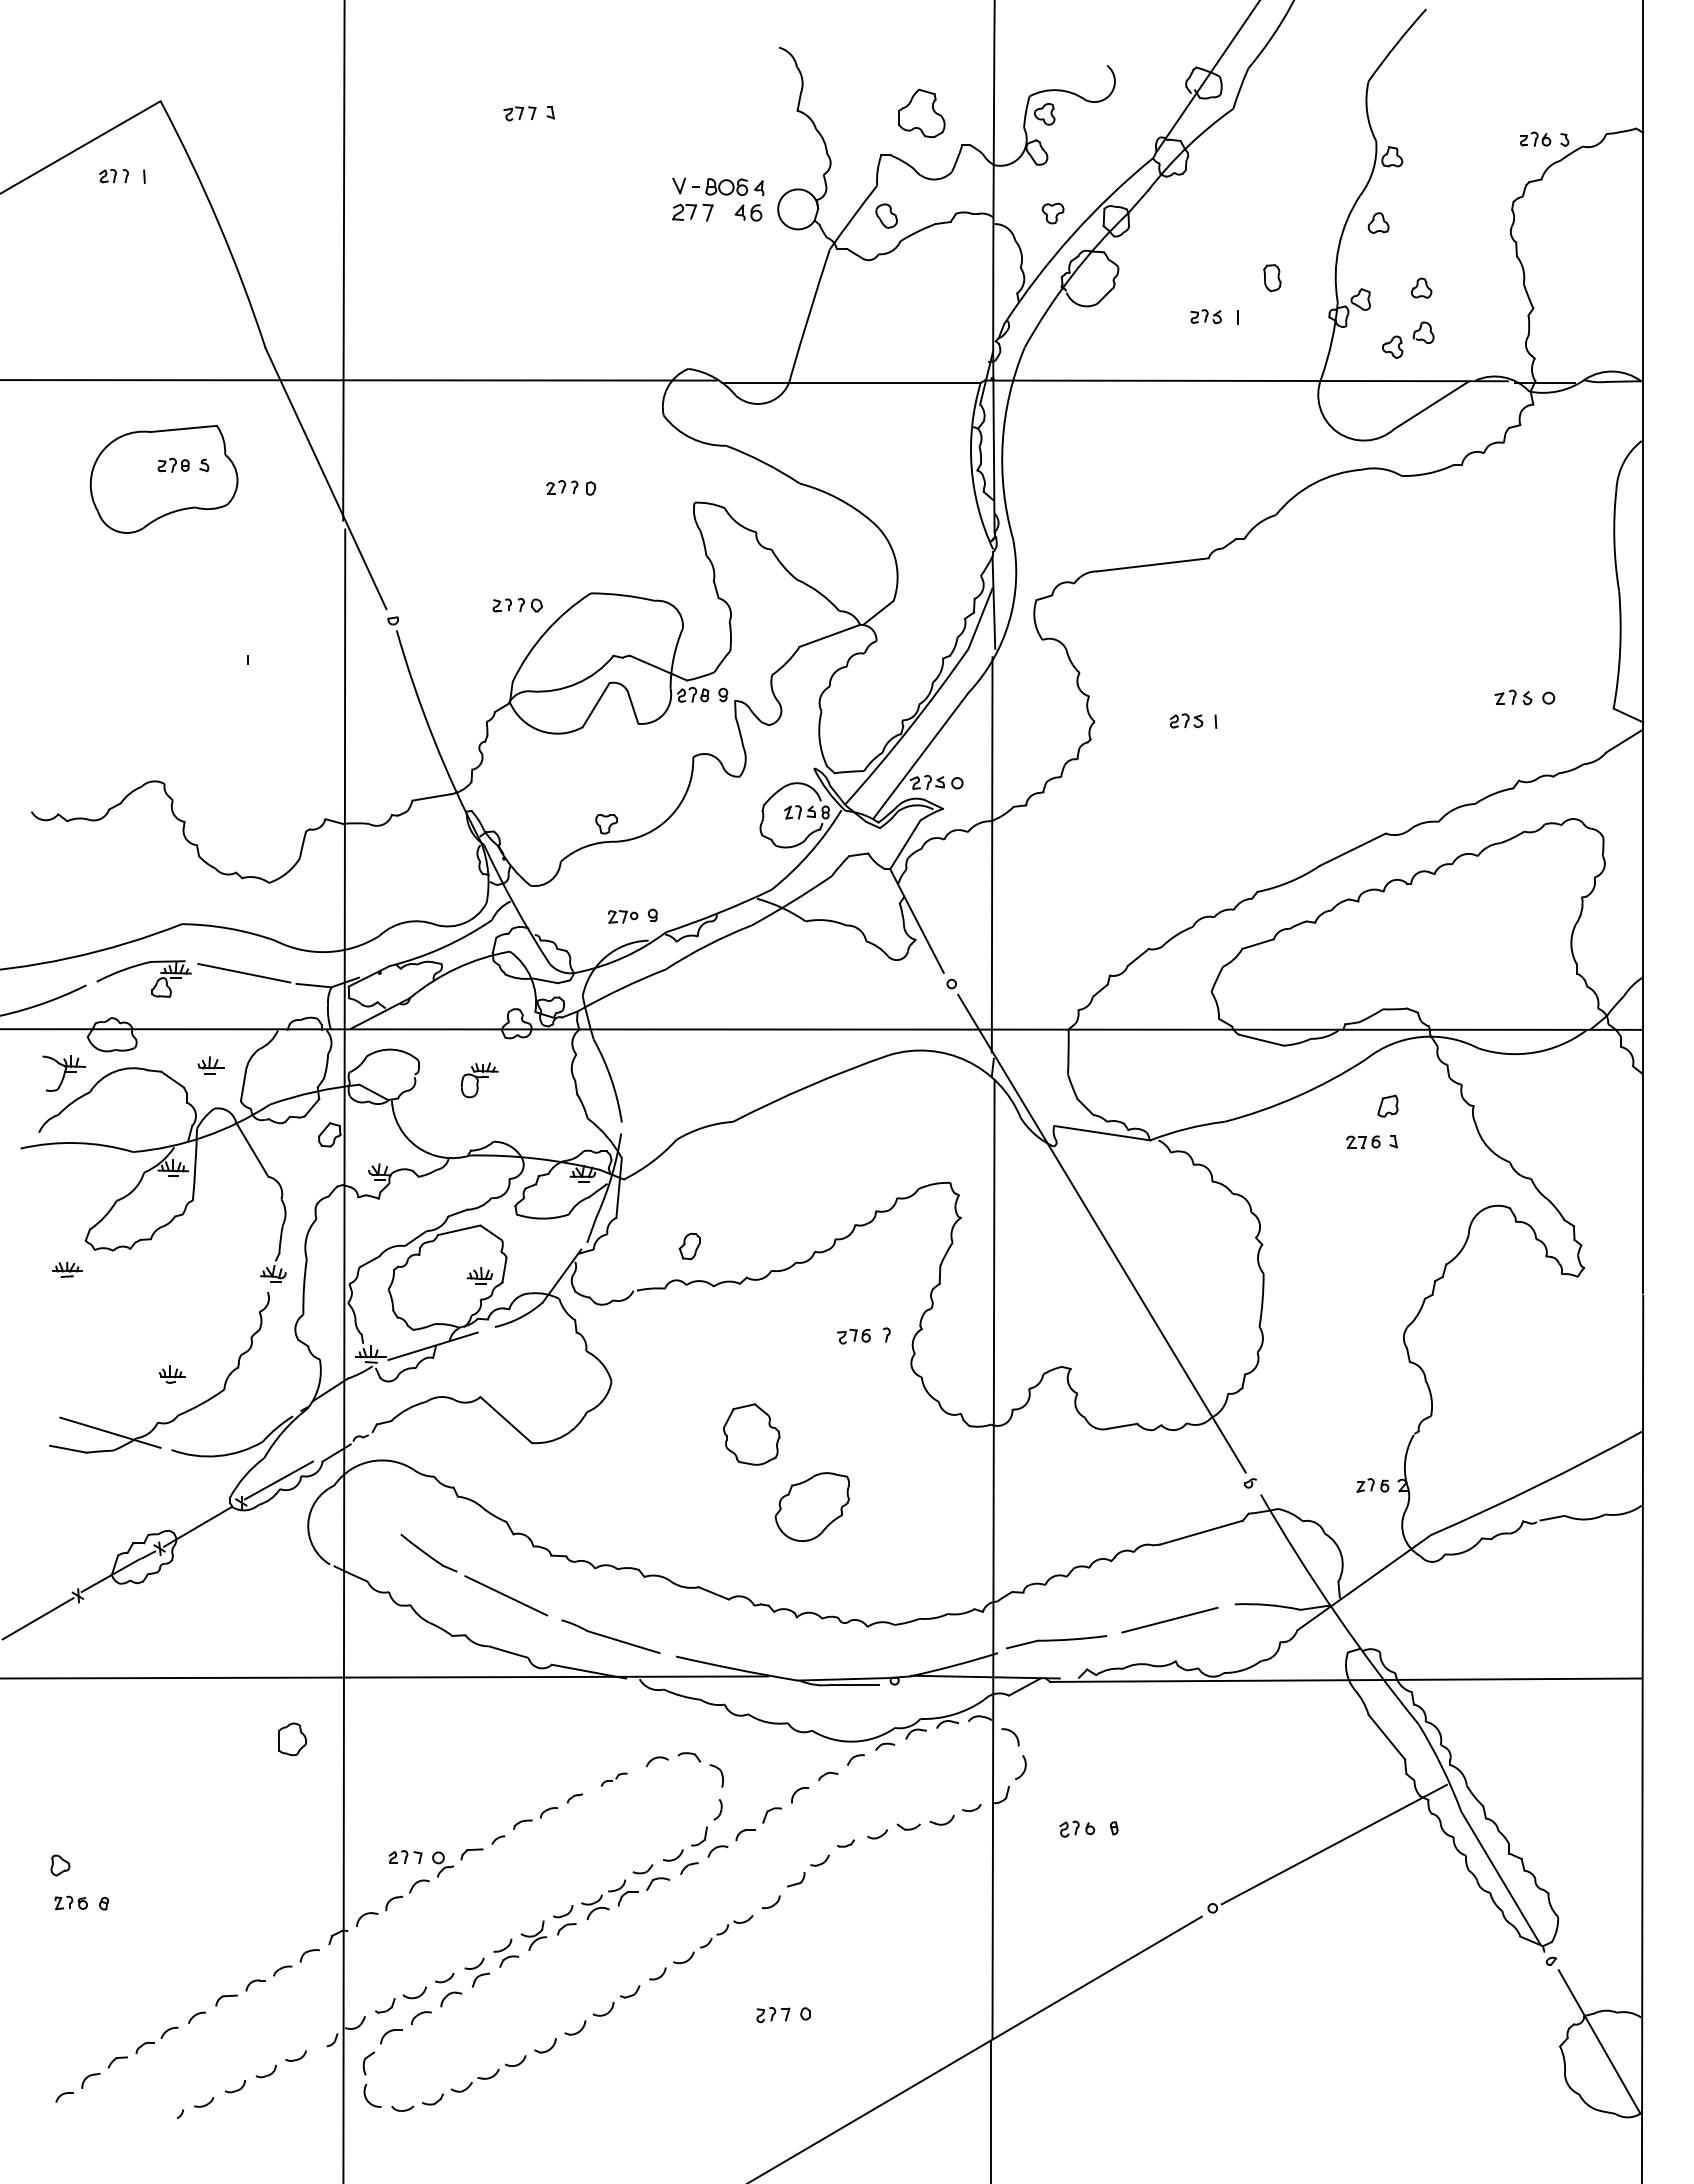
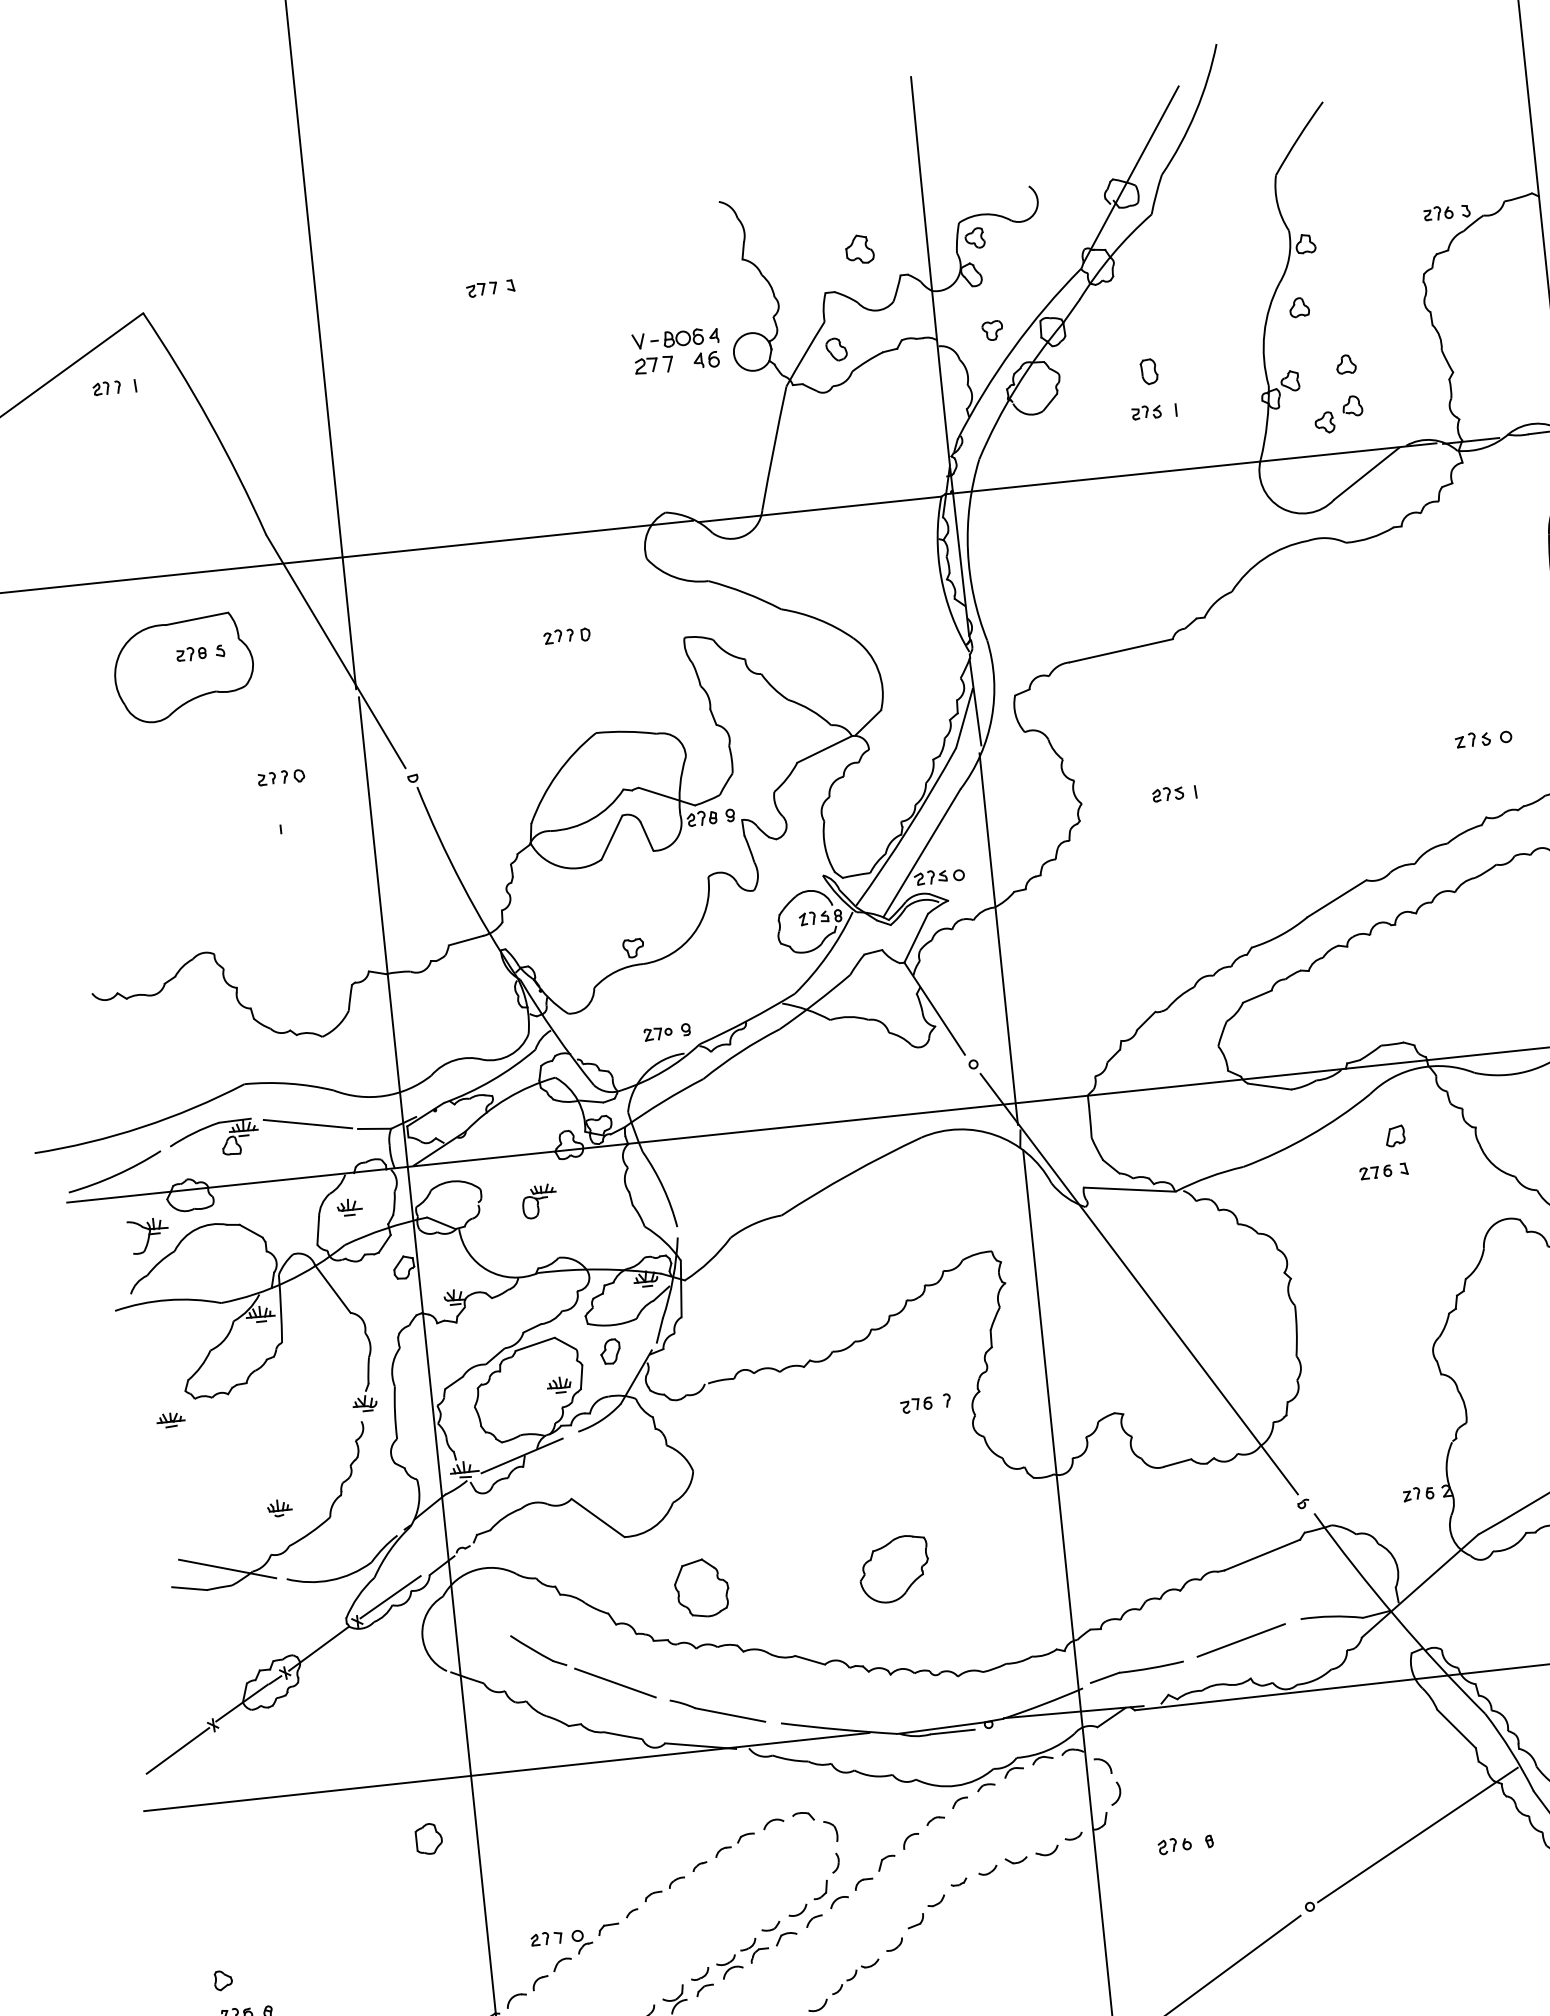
part: (922, 112) -> (860, 248), size x0.62
part: (1272, 278) -> (1149, 372), moved
part: (517, 605) -> (281, 777), moved
part: (210, 1065) -> (349, 1207), moved
part: (689, 1245) -> (610, 1350), moved
part: (751, 1434) -> (701, 1588), moved
part: (614, 1779) -> (735, 1844), size x1.67

